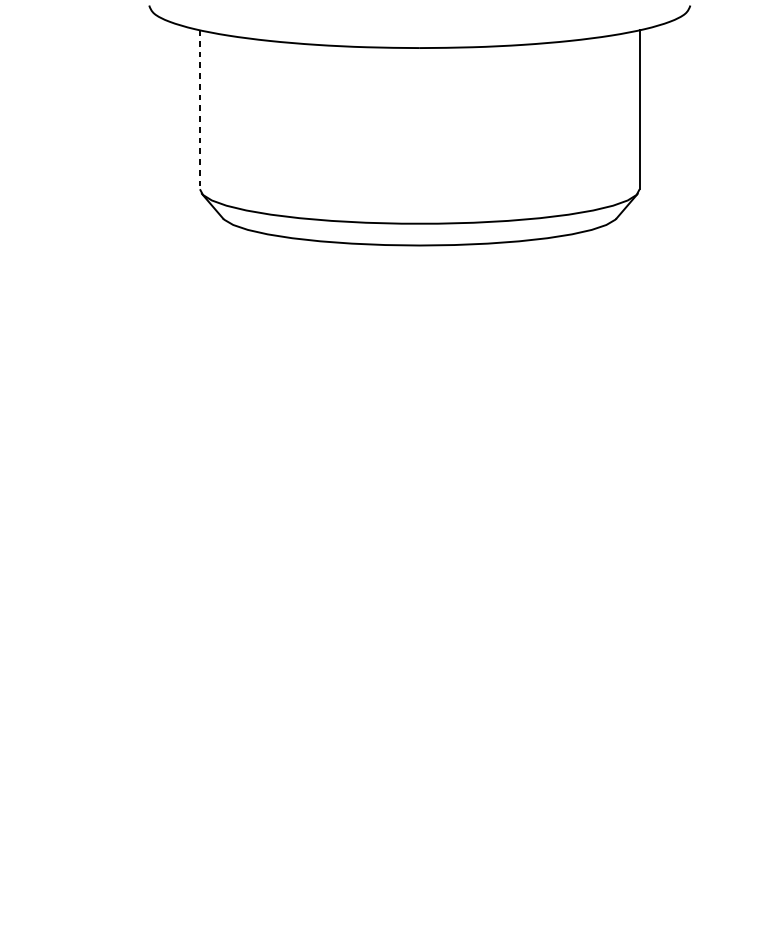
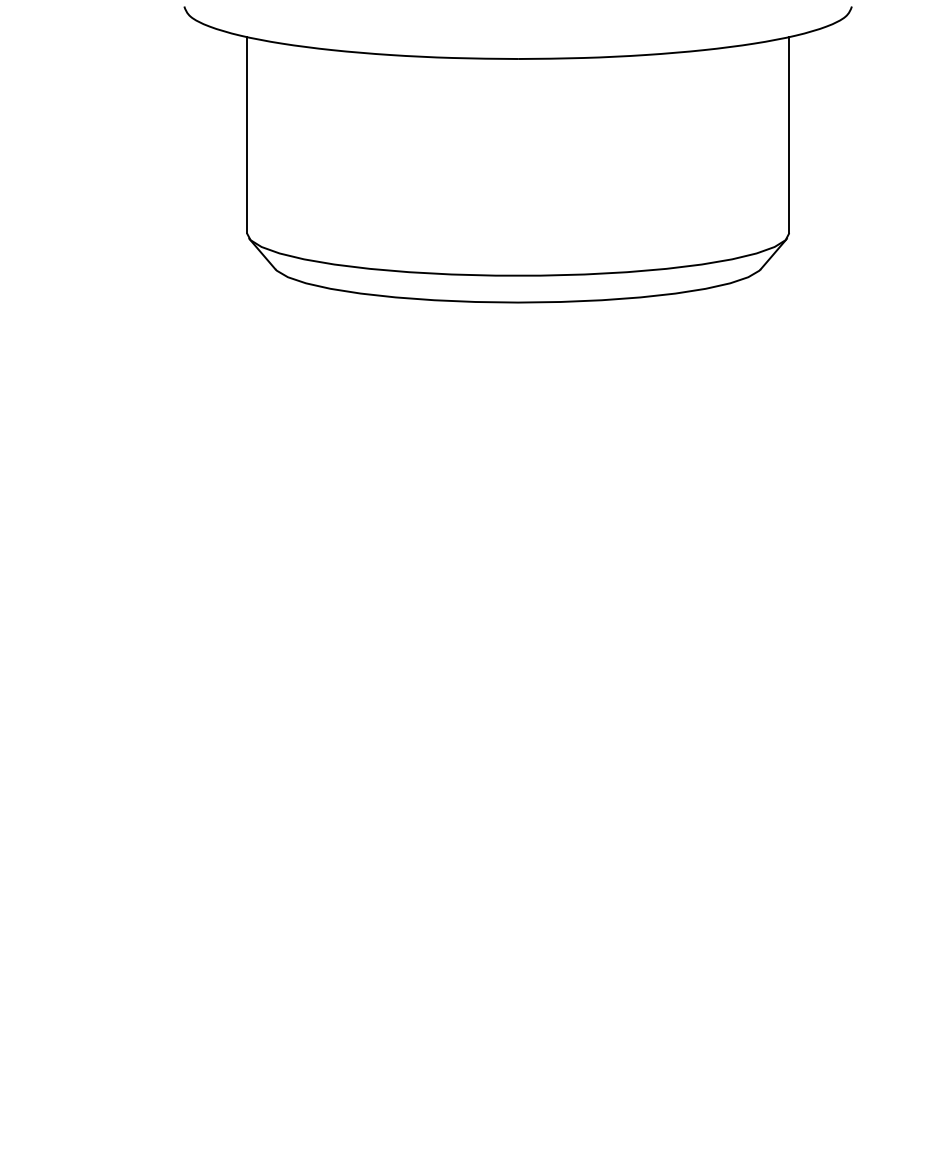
line: (199, 110) -> (246, 135), dashed -> solid

